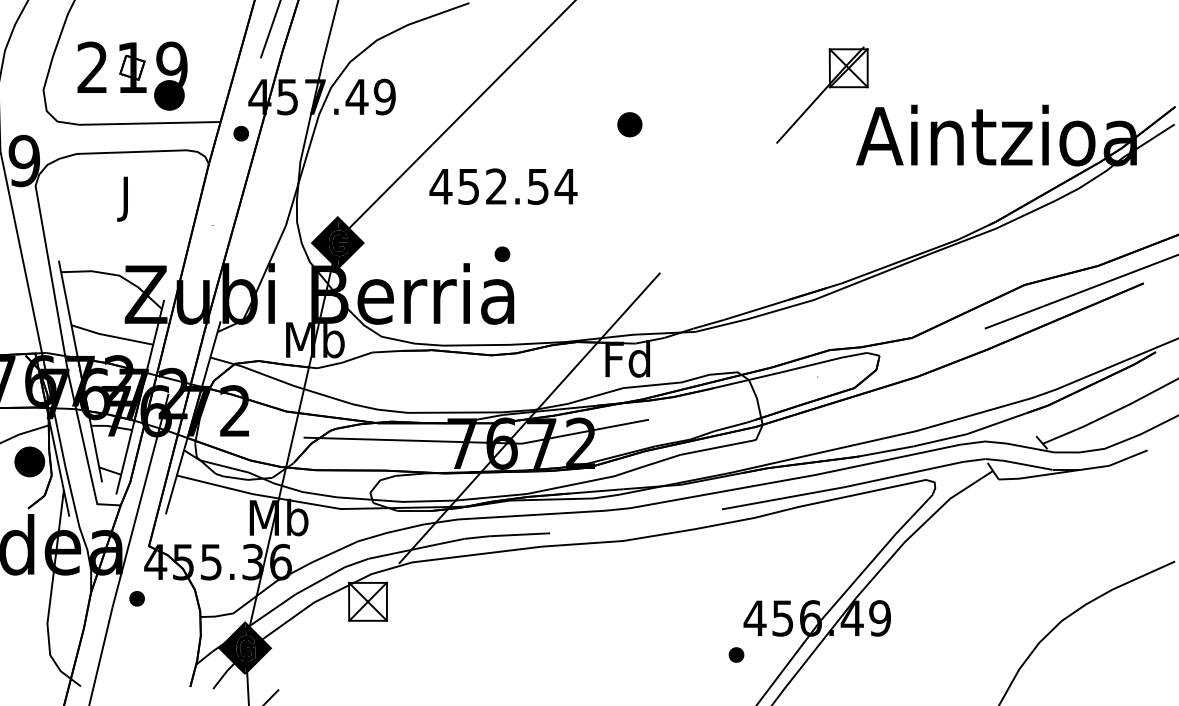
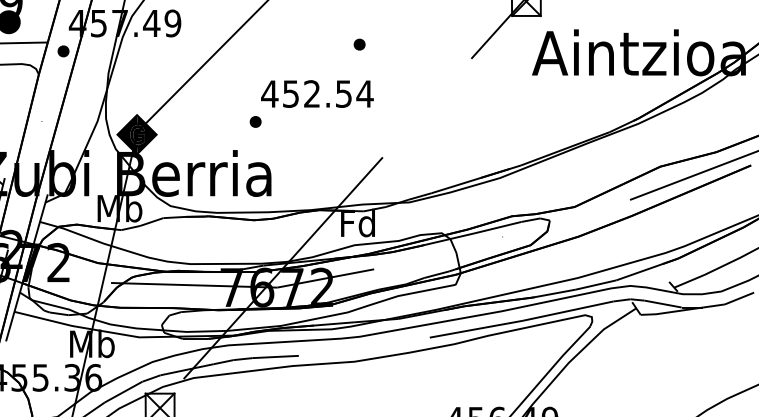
part: (629, 124) -> (359, 44), size x0.62
text: (503, 186) -> (317, 93), moved
part: (502, 253) -> (255, 121), moved

